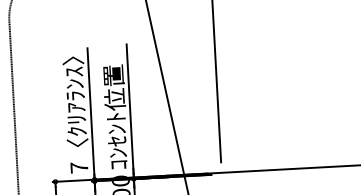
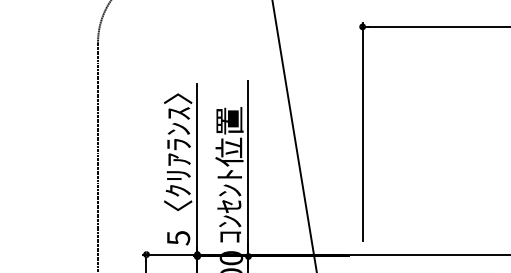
text: (79, 168) -> (178, 238), 7 -> 5

